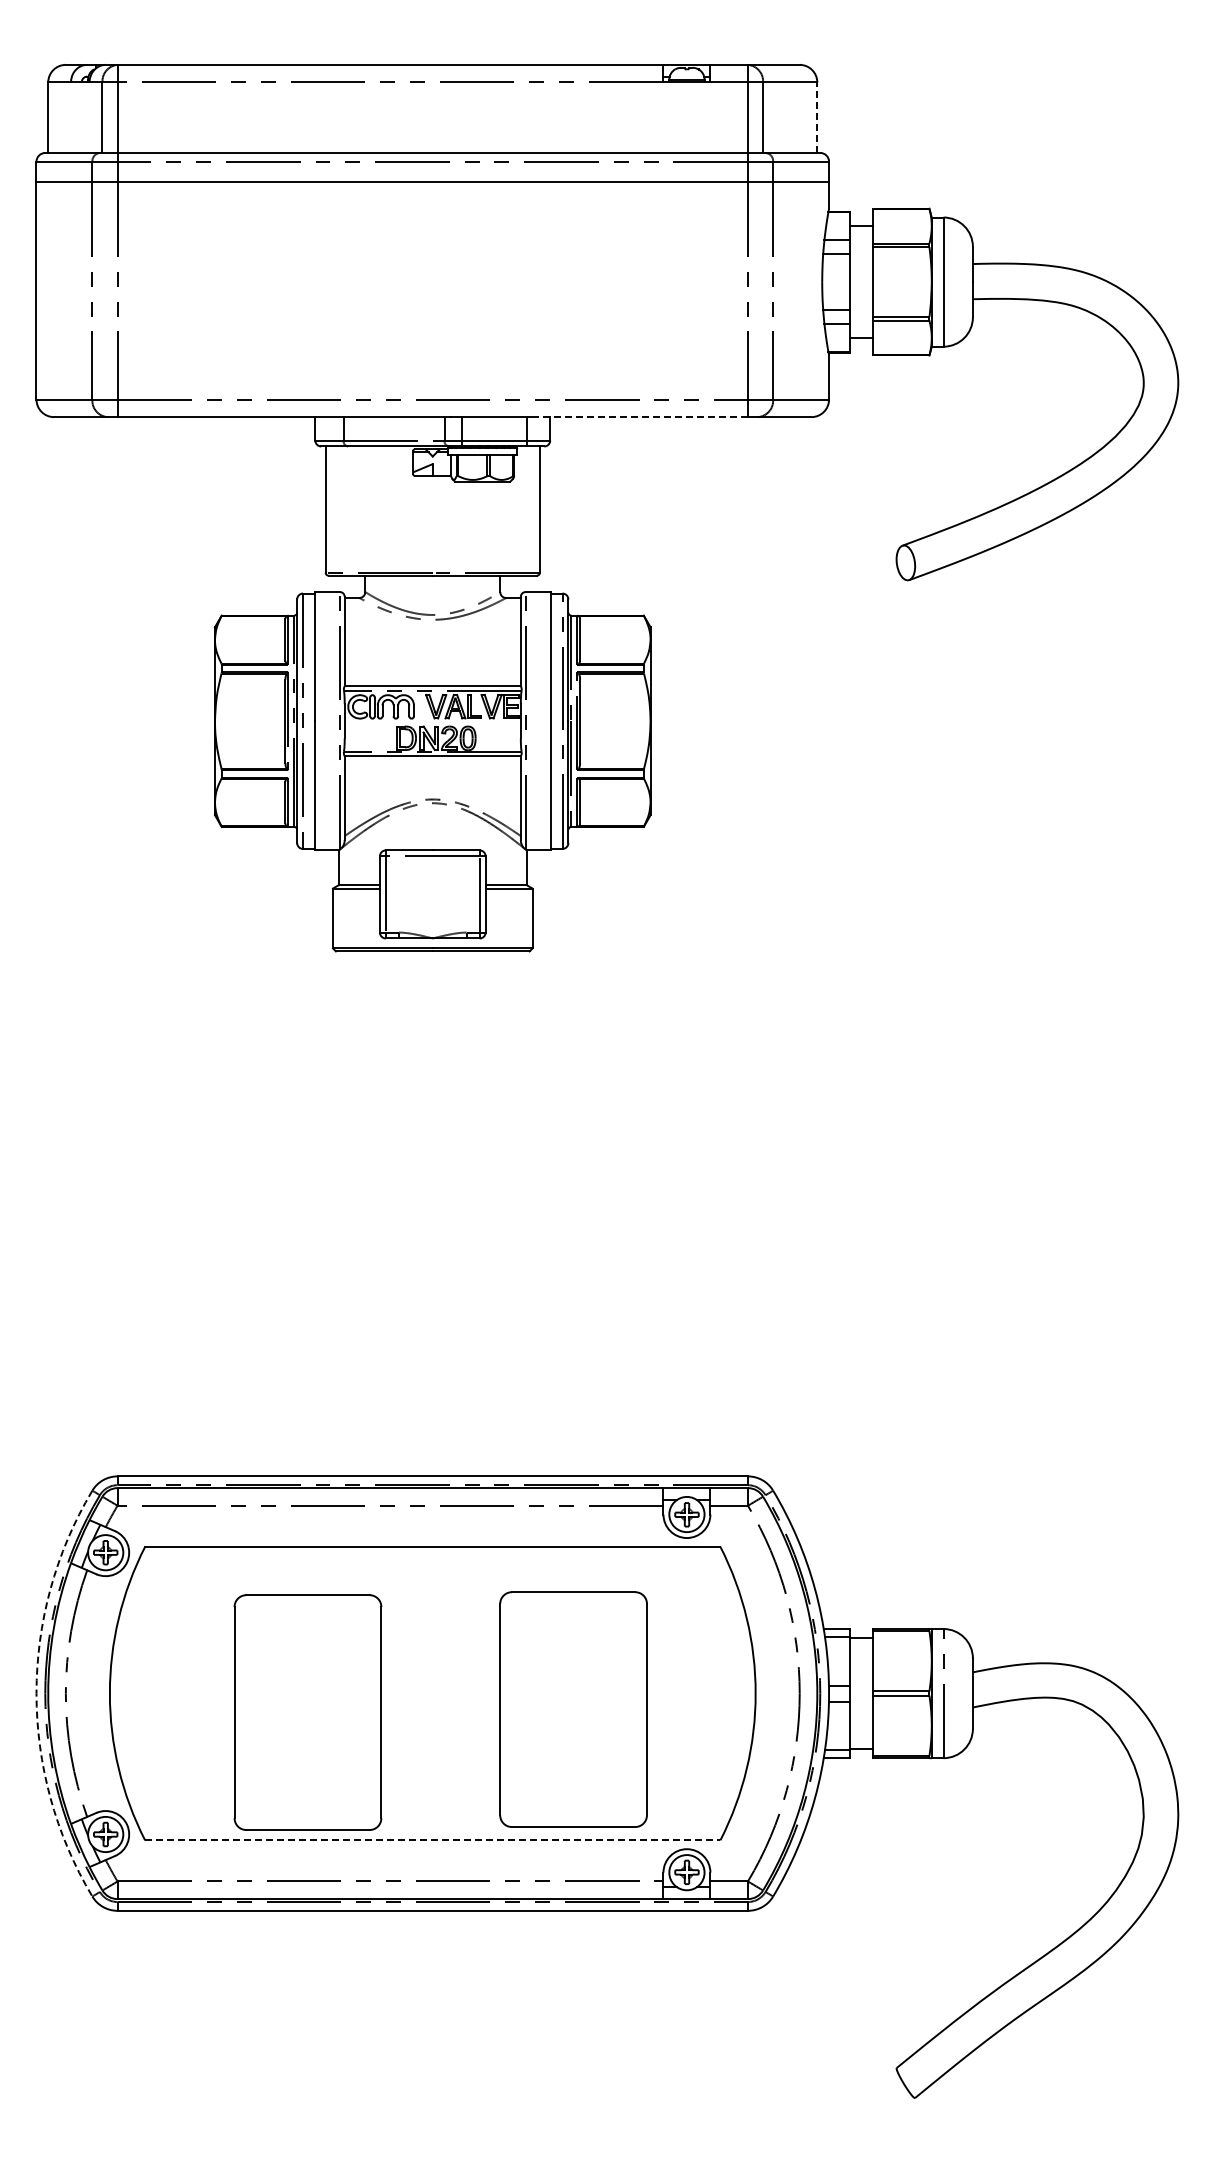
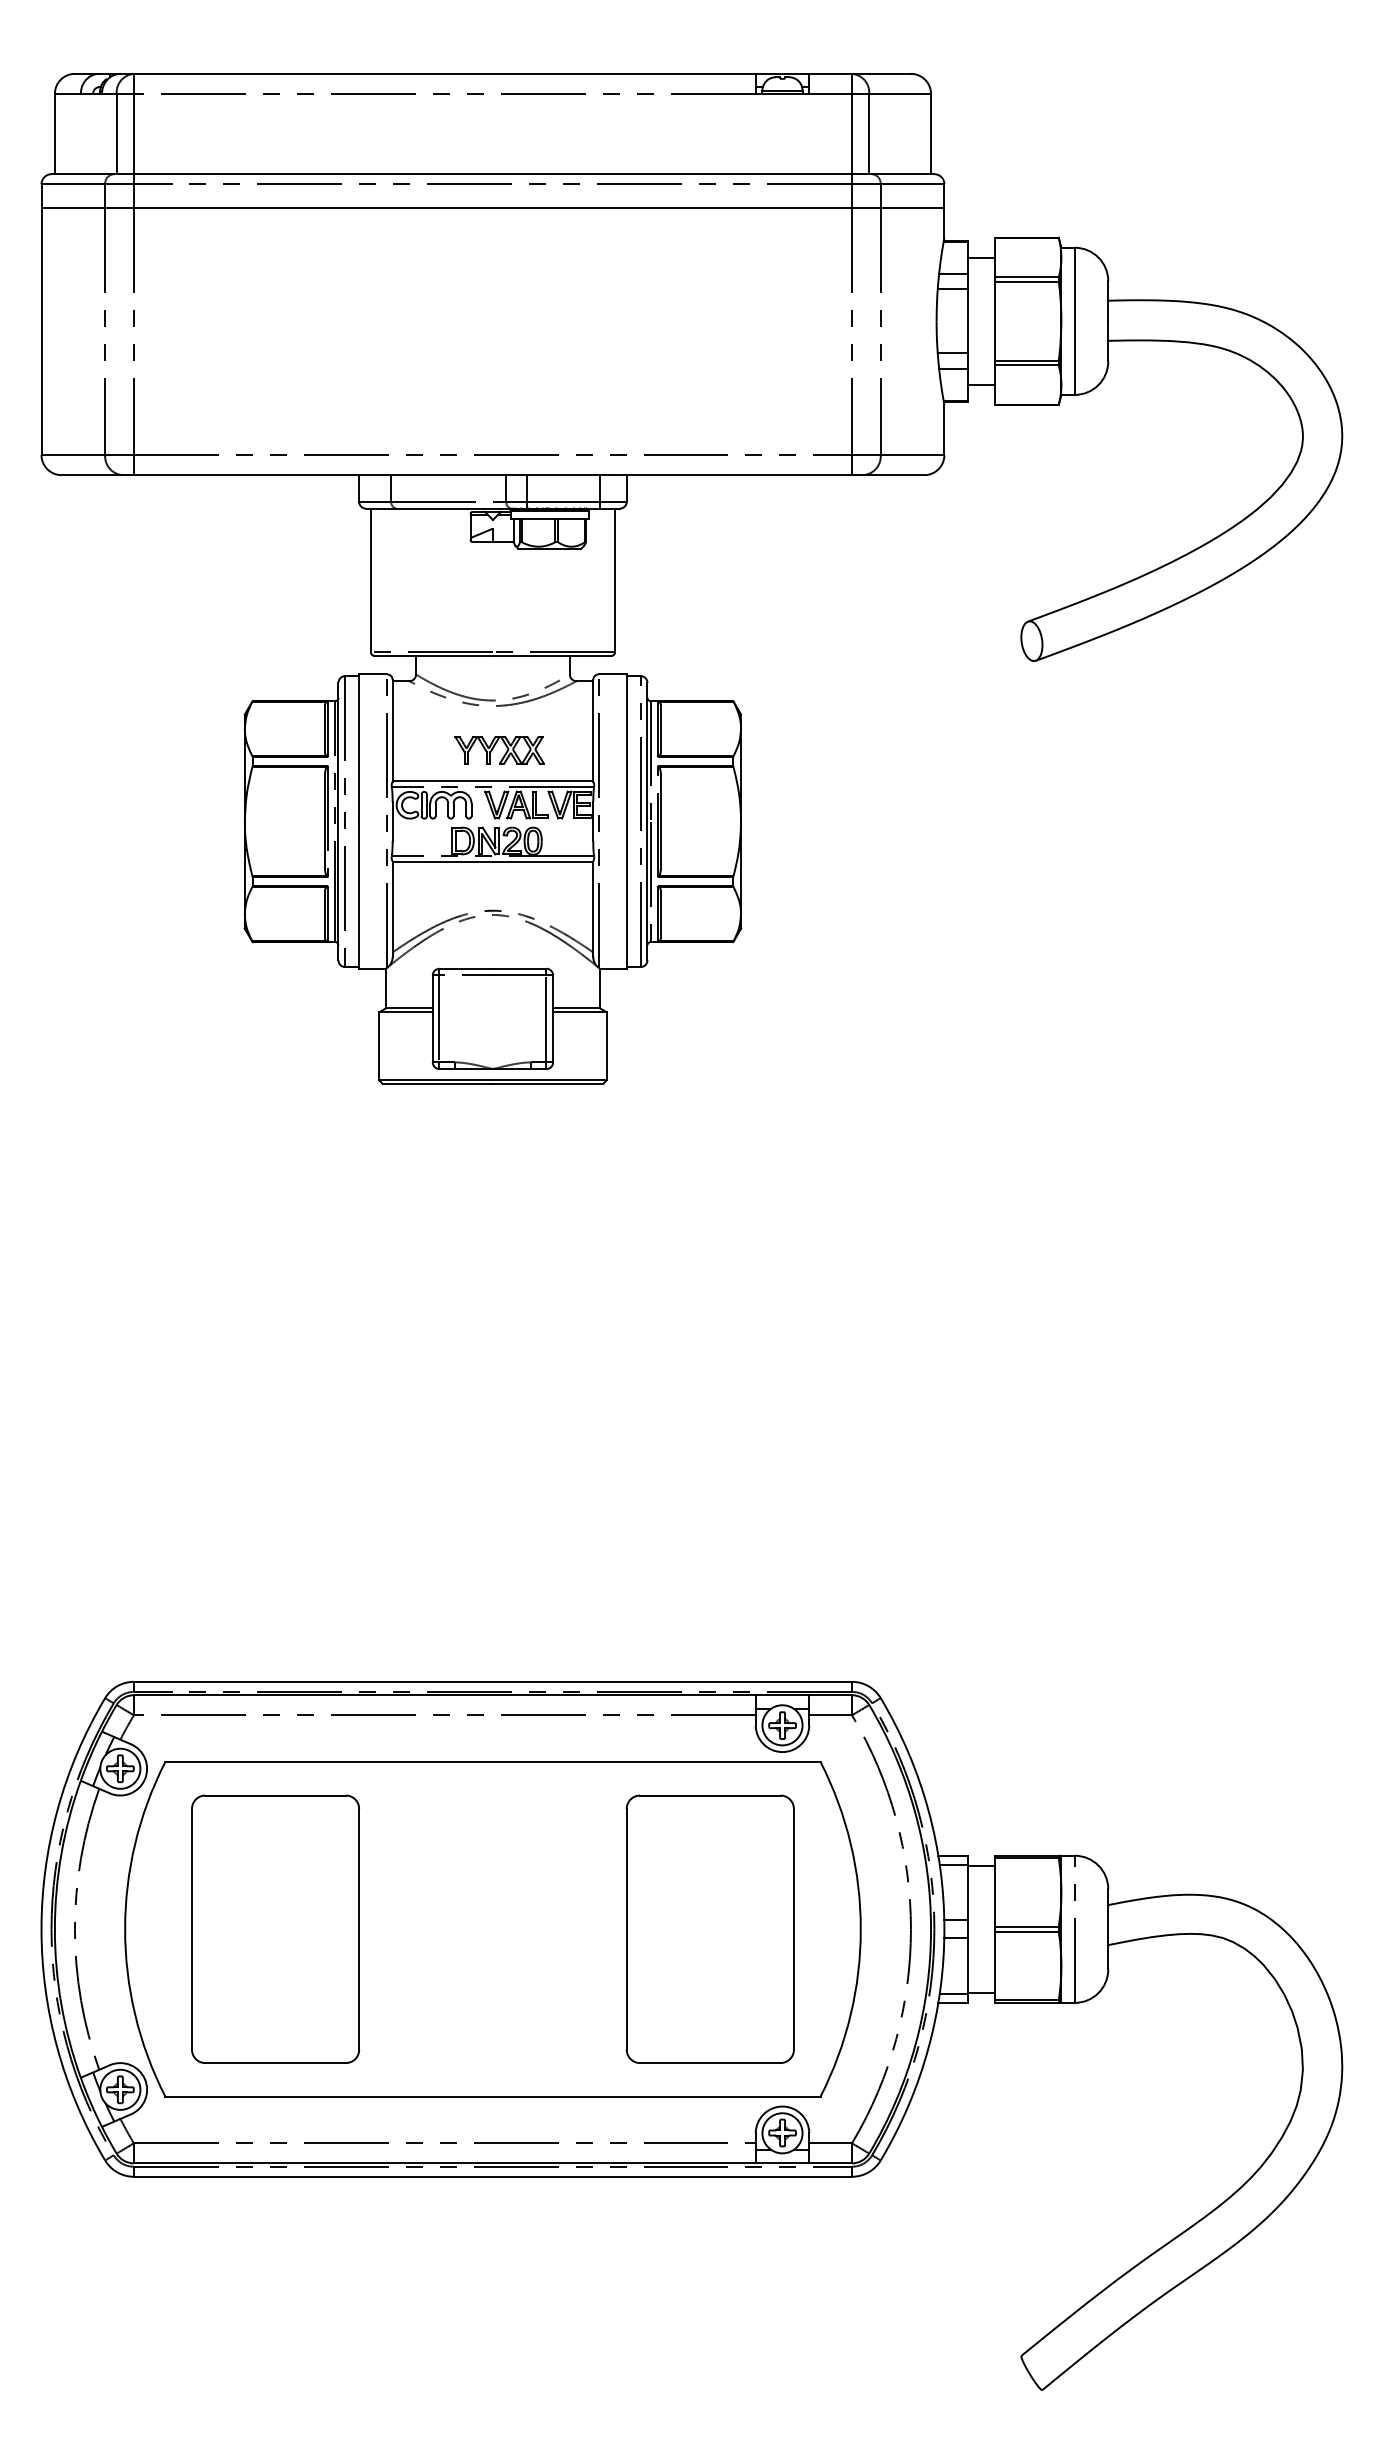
line: (817, 117) -> (931, 133), dashed -> solid
line: (643, 417) -> (733, 475), dashed -> solid
part: (438, 658) -> (499, 750), added
arc: (36, 1693) -> (41, 1929), dashed -> solid
part: (573, 1709) -> (710, 1929), moved
part: (307, 1712) -> (275, 1929), moved
line: (432, 1840) -> (492, 2096), dashed -> solid

